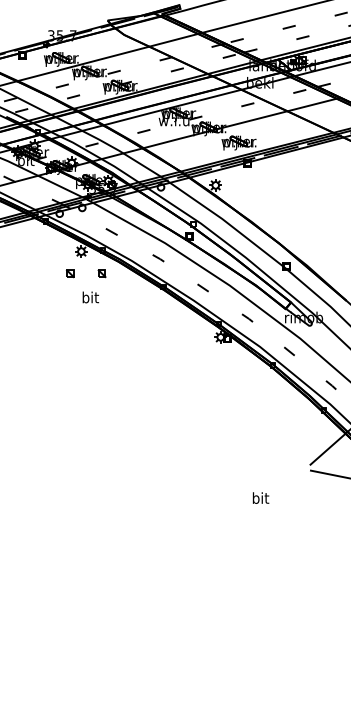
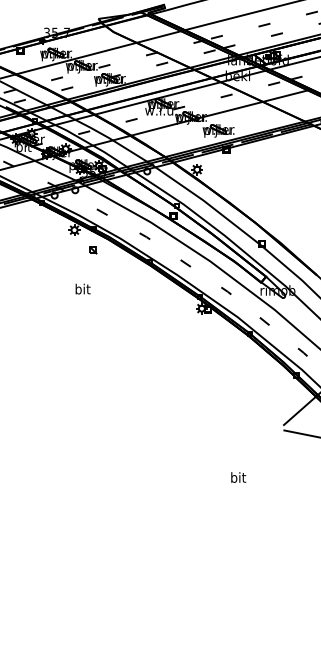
part: (70, 273) -> (64, 250), removed
text: (90, 296) -> (82, 288), moved
text: (260, 498) -> (238, 477), moved

